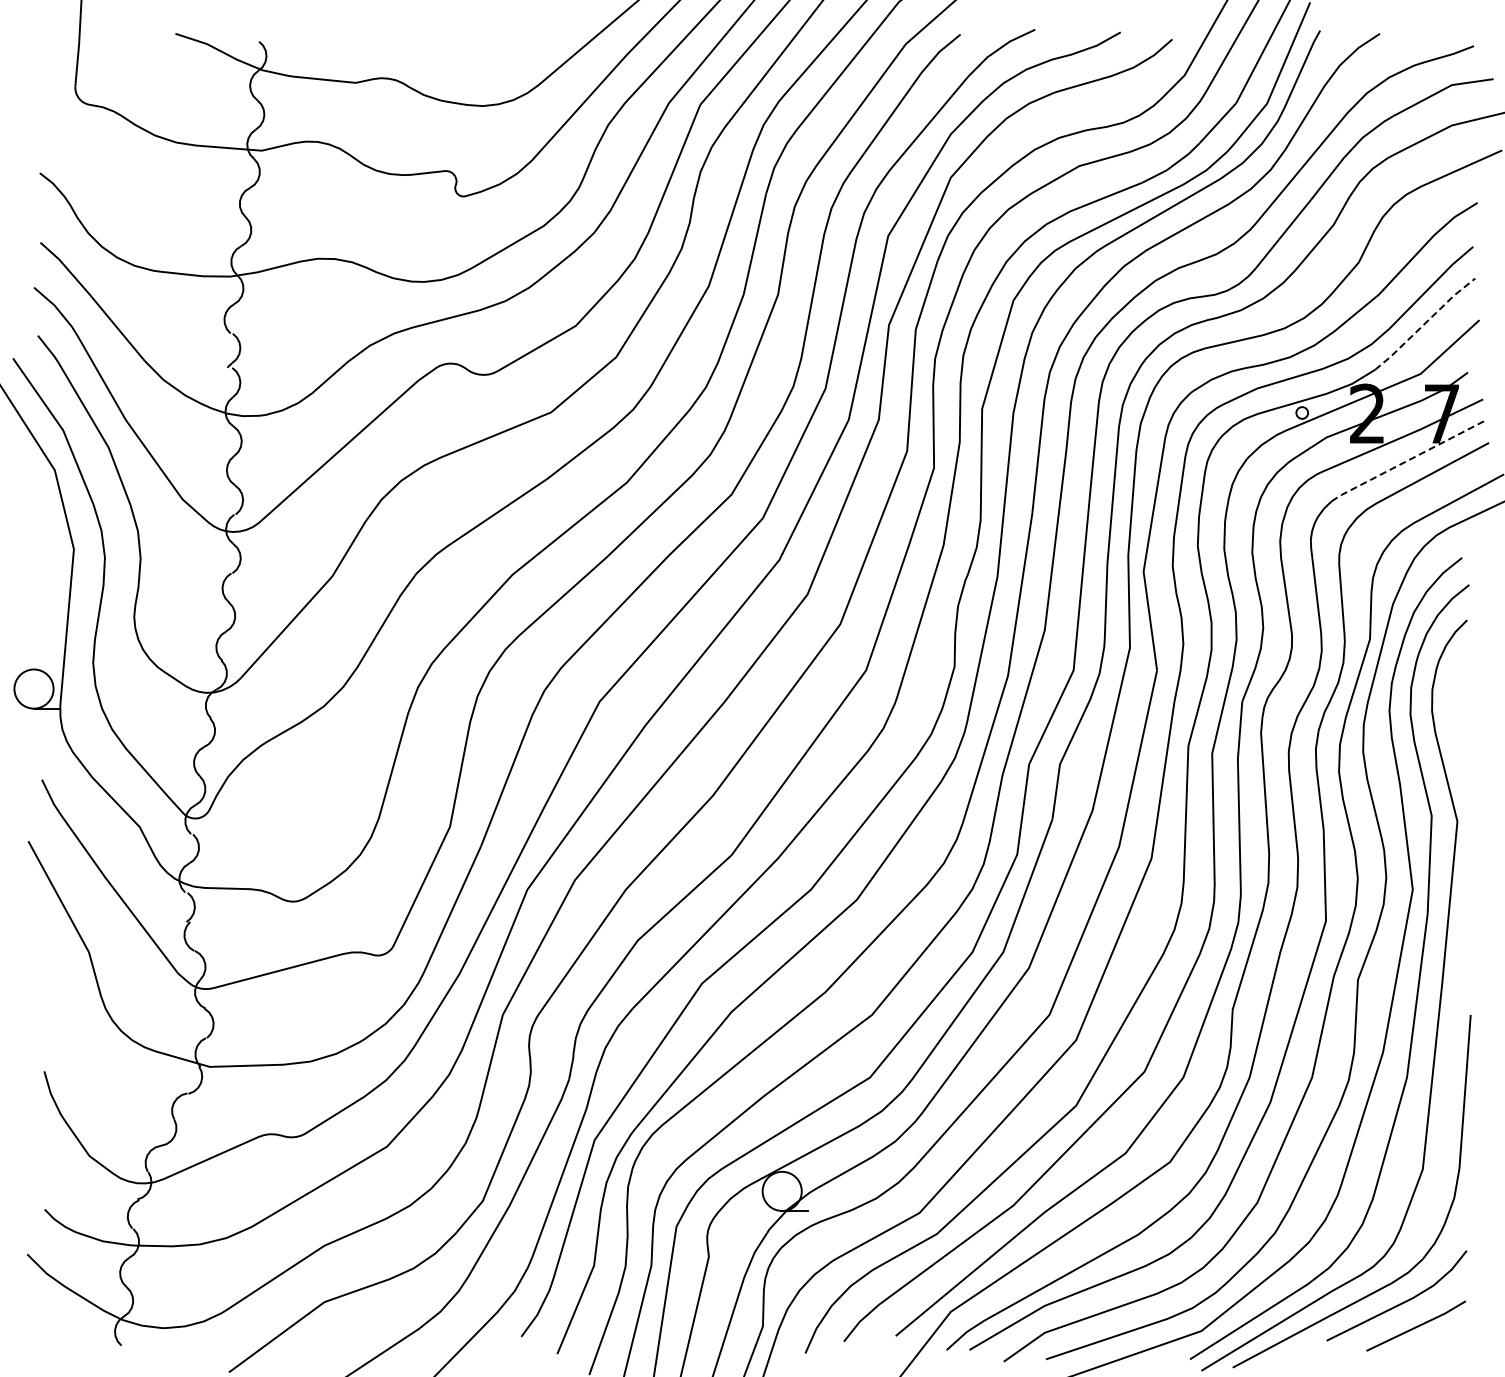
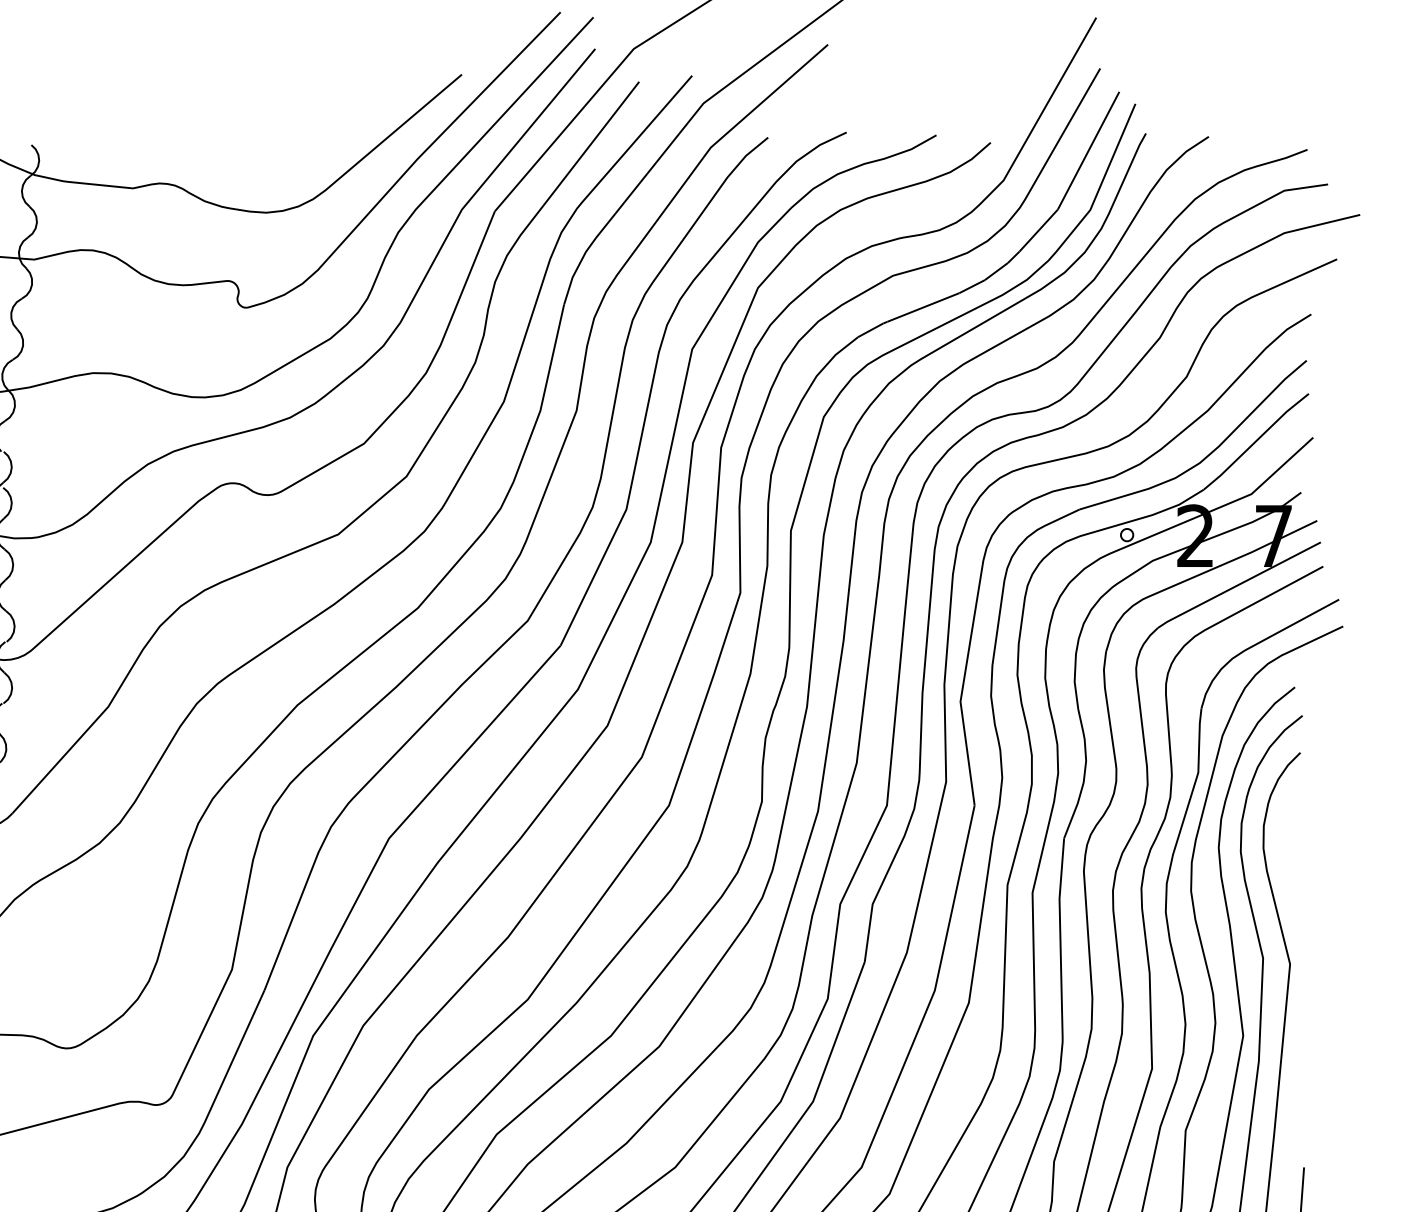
line: (1424, 323) -> (1255, 441), dashed -> solid
line: (1408, 460) -> (1238, 585), dashed -> solid

